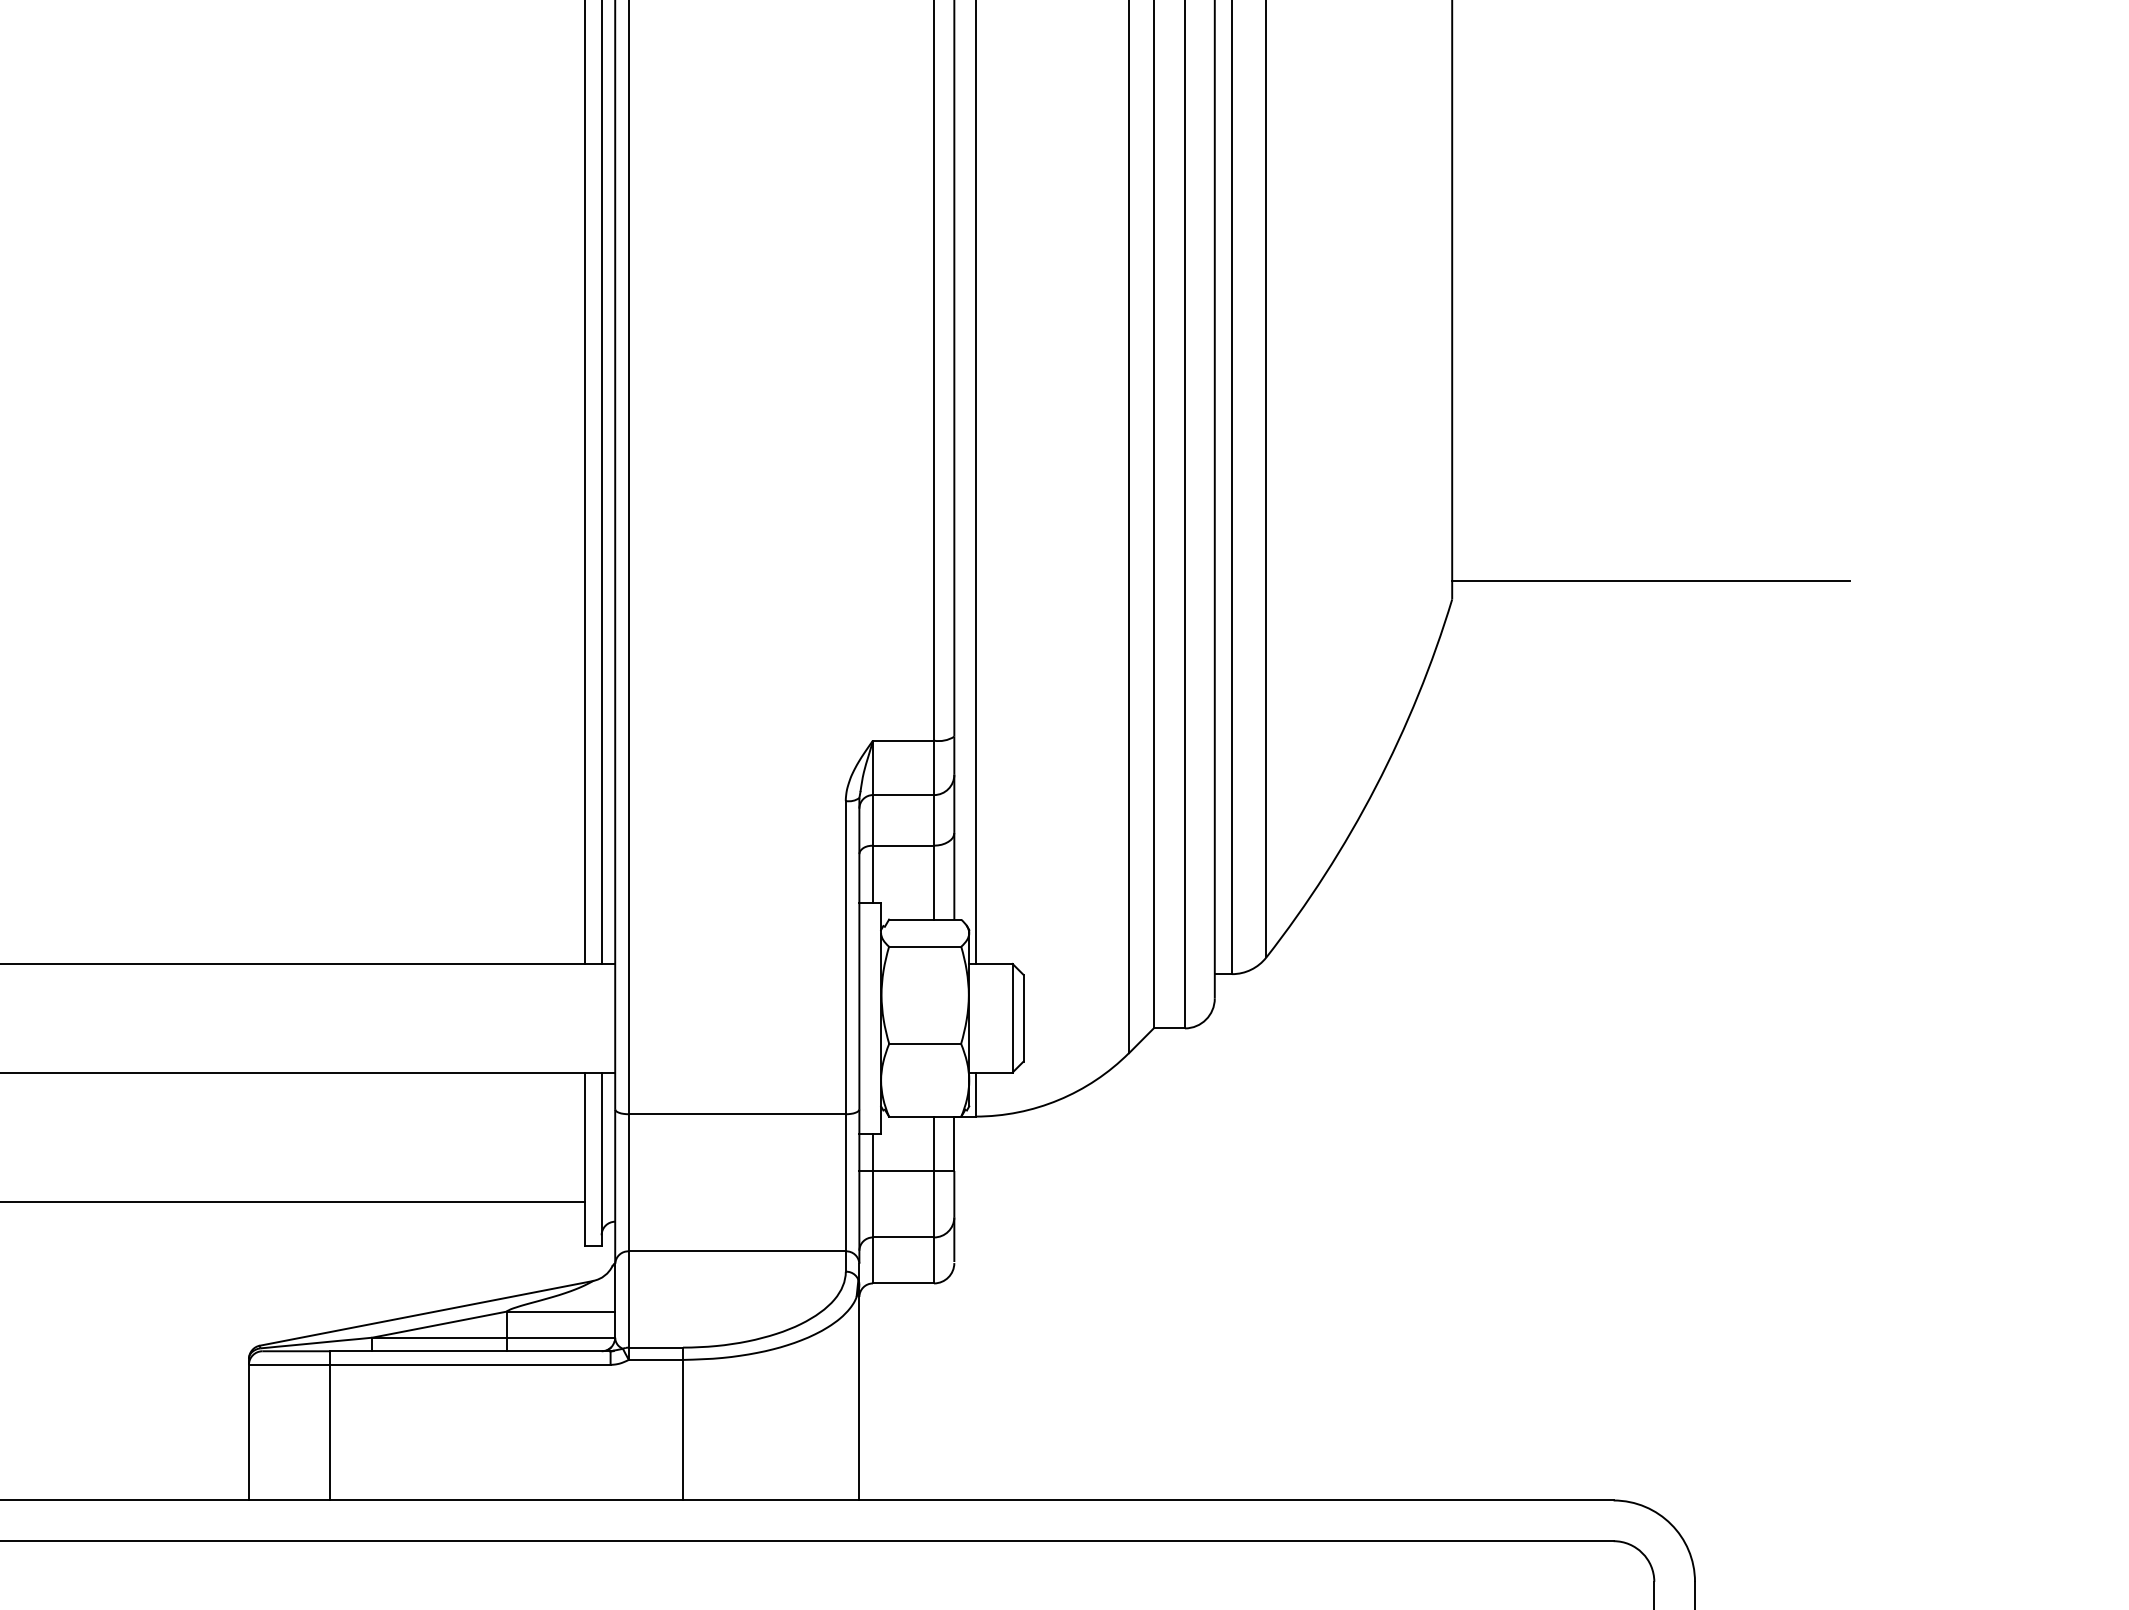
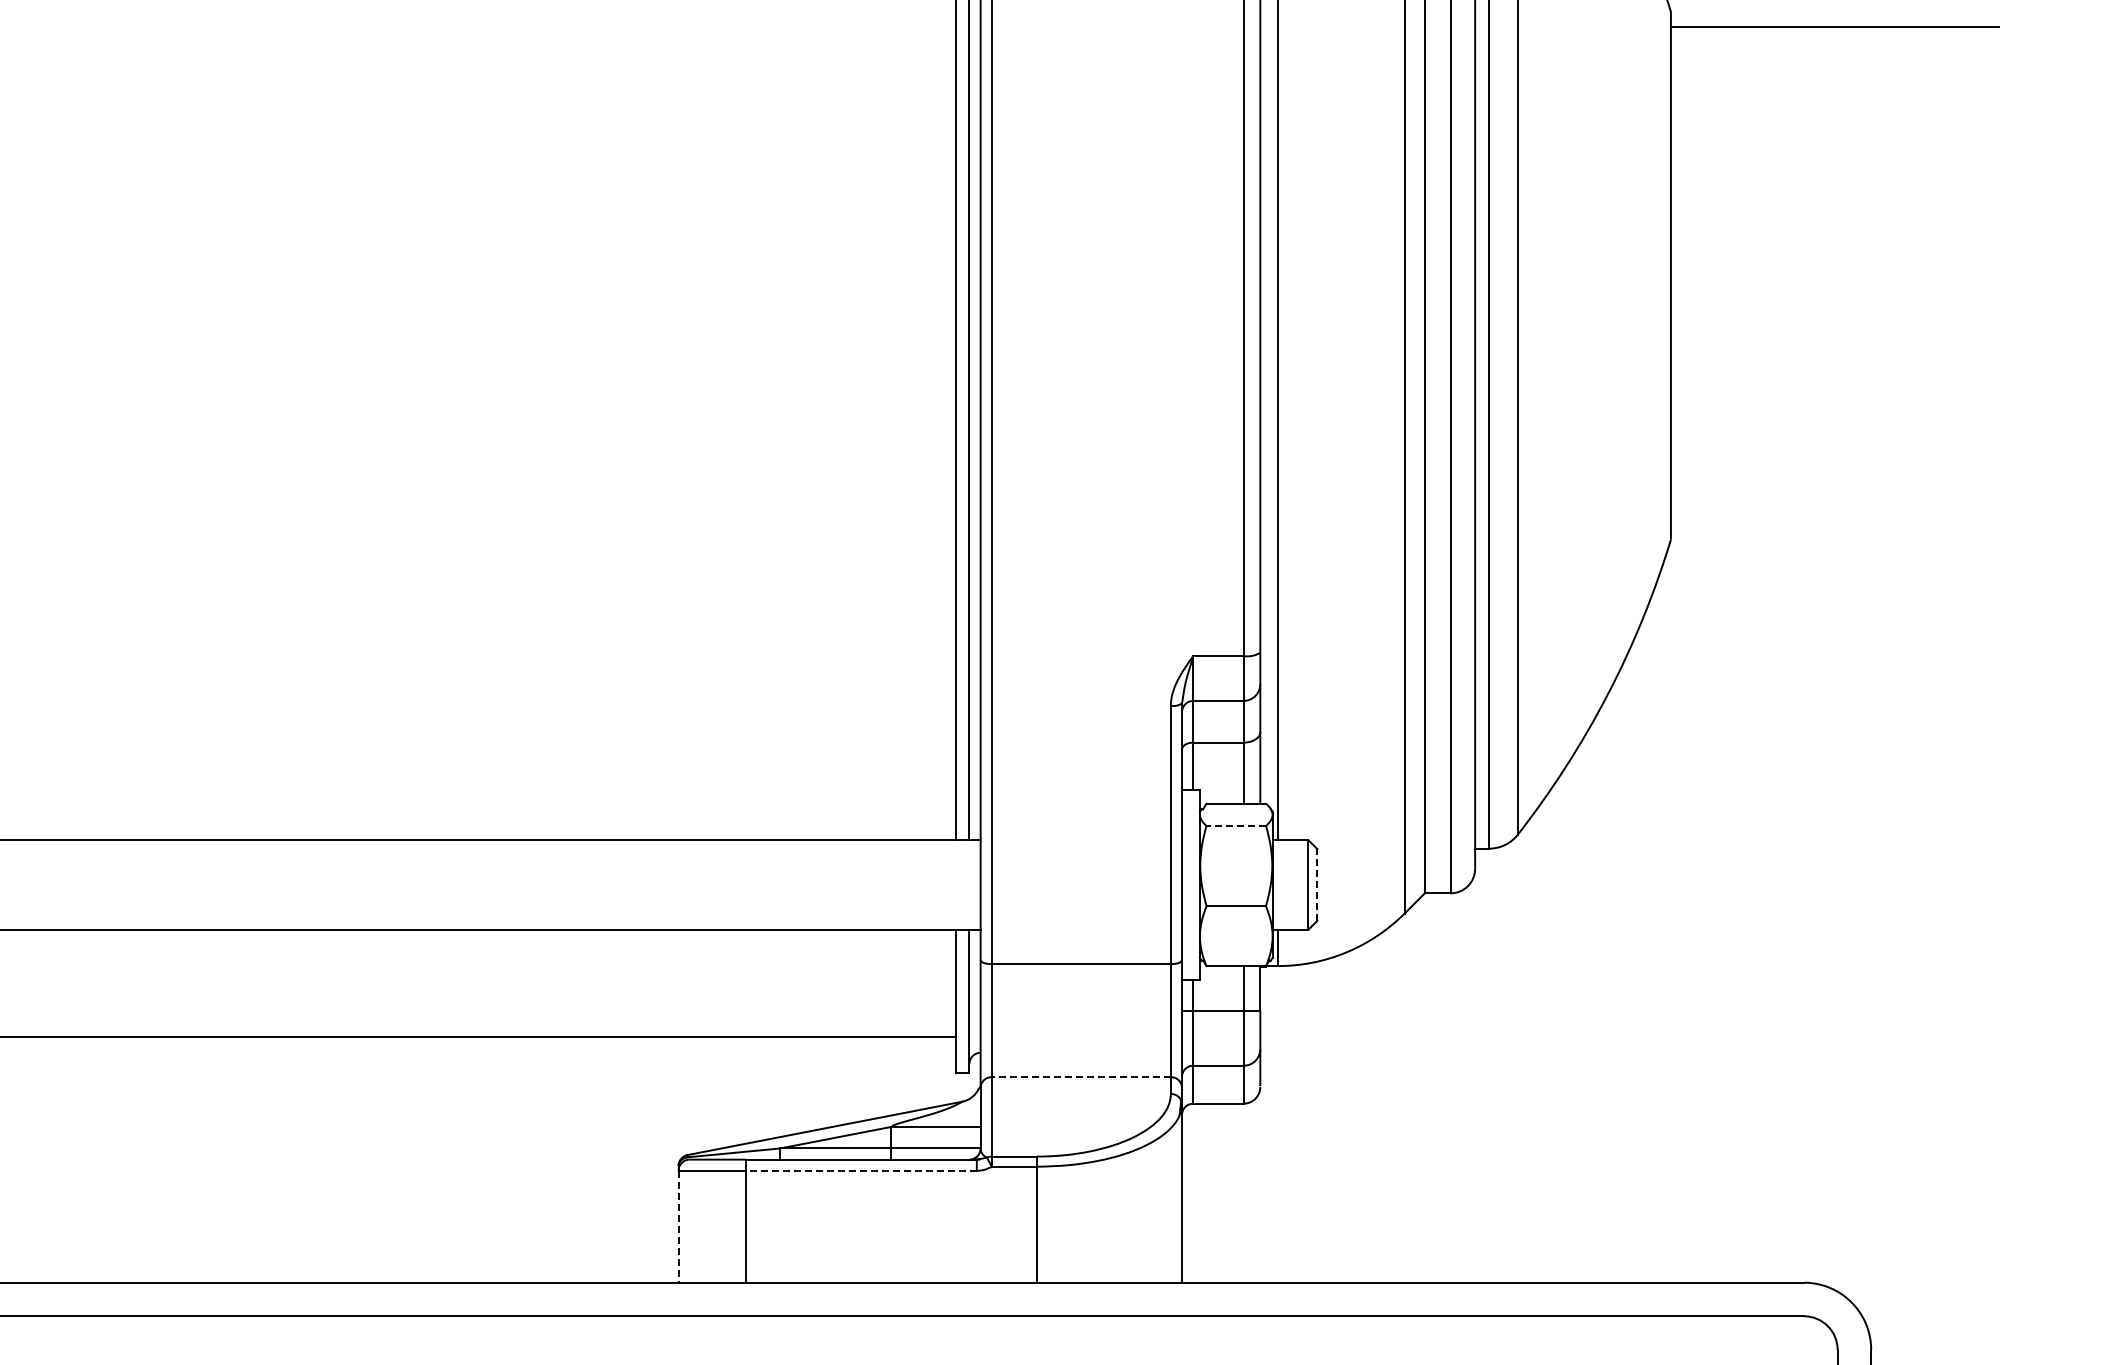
line: (1650, 581) -> (1834, 524), removed
line: (925, 947) -> (1236, 826), solid -> dashed
line: (1023, 1017) -> (1317, 884), solid -> dashed
line: (737, 1251) -> (1081, 1077), solid -> dashed
line: (470, 1364) -> (861, 1170), solid -> dashed
line: (248, 1432) -> (678, 1226), solid -> dashed

